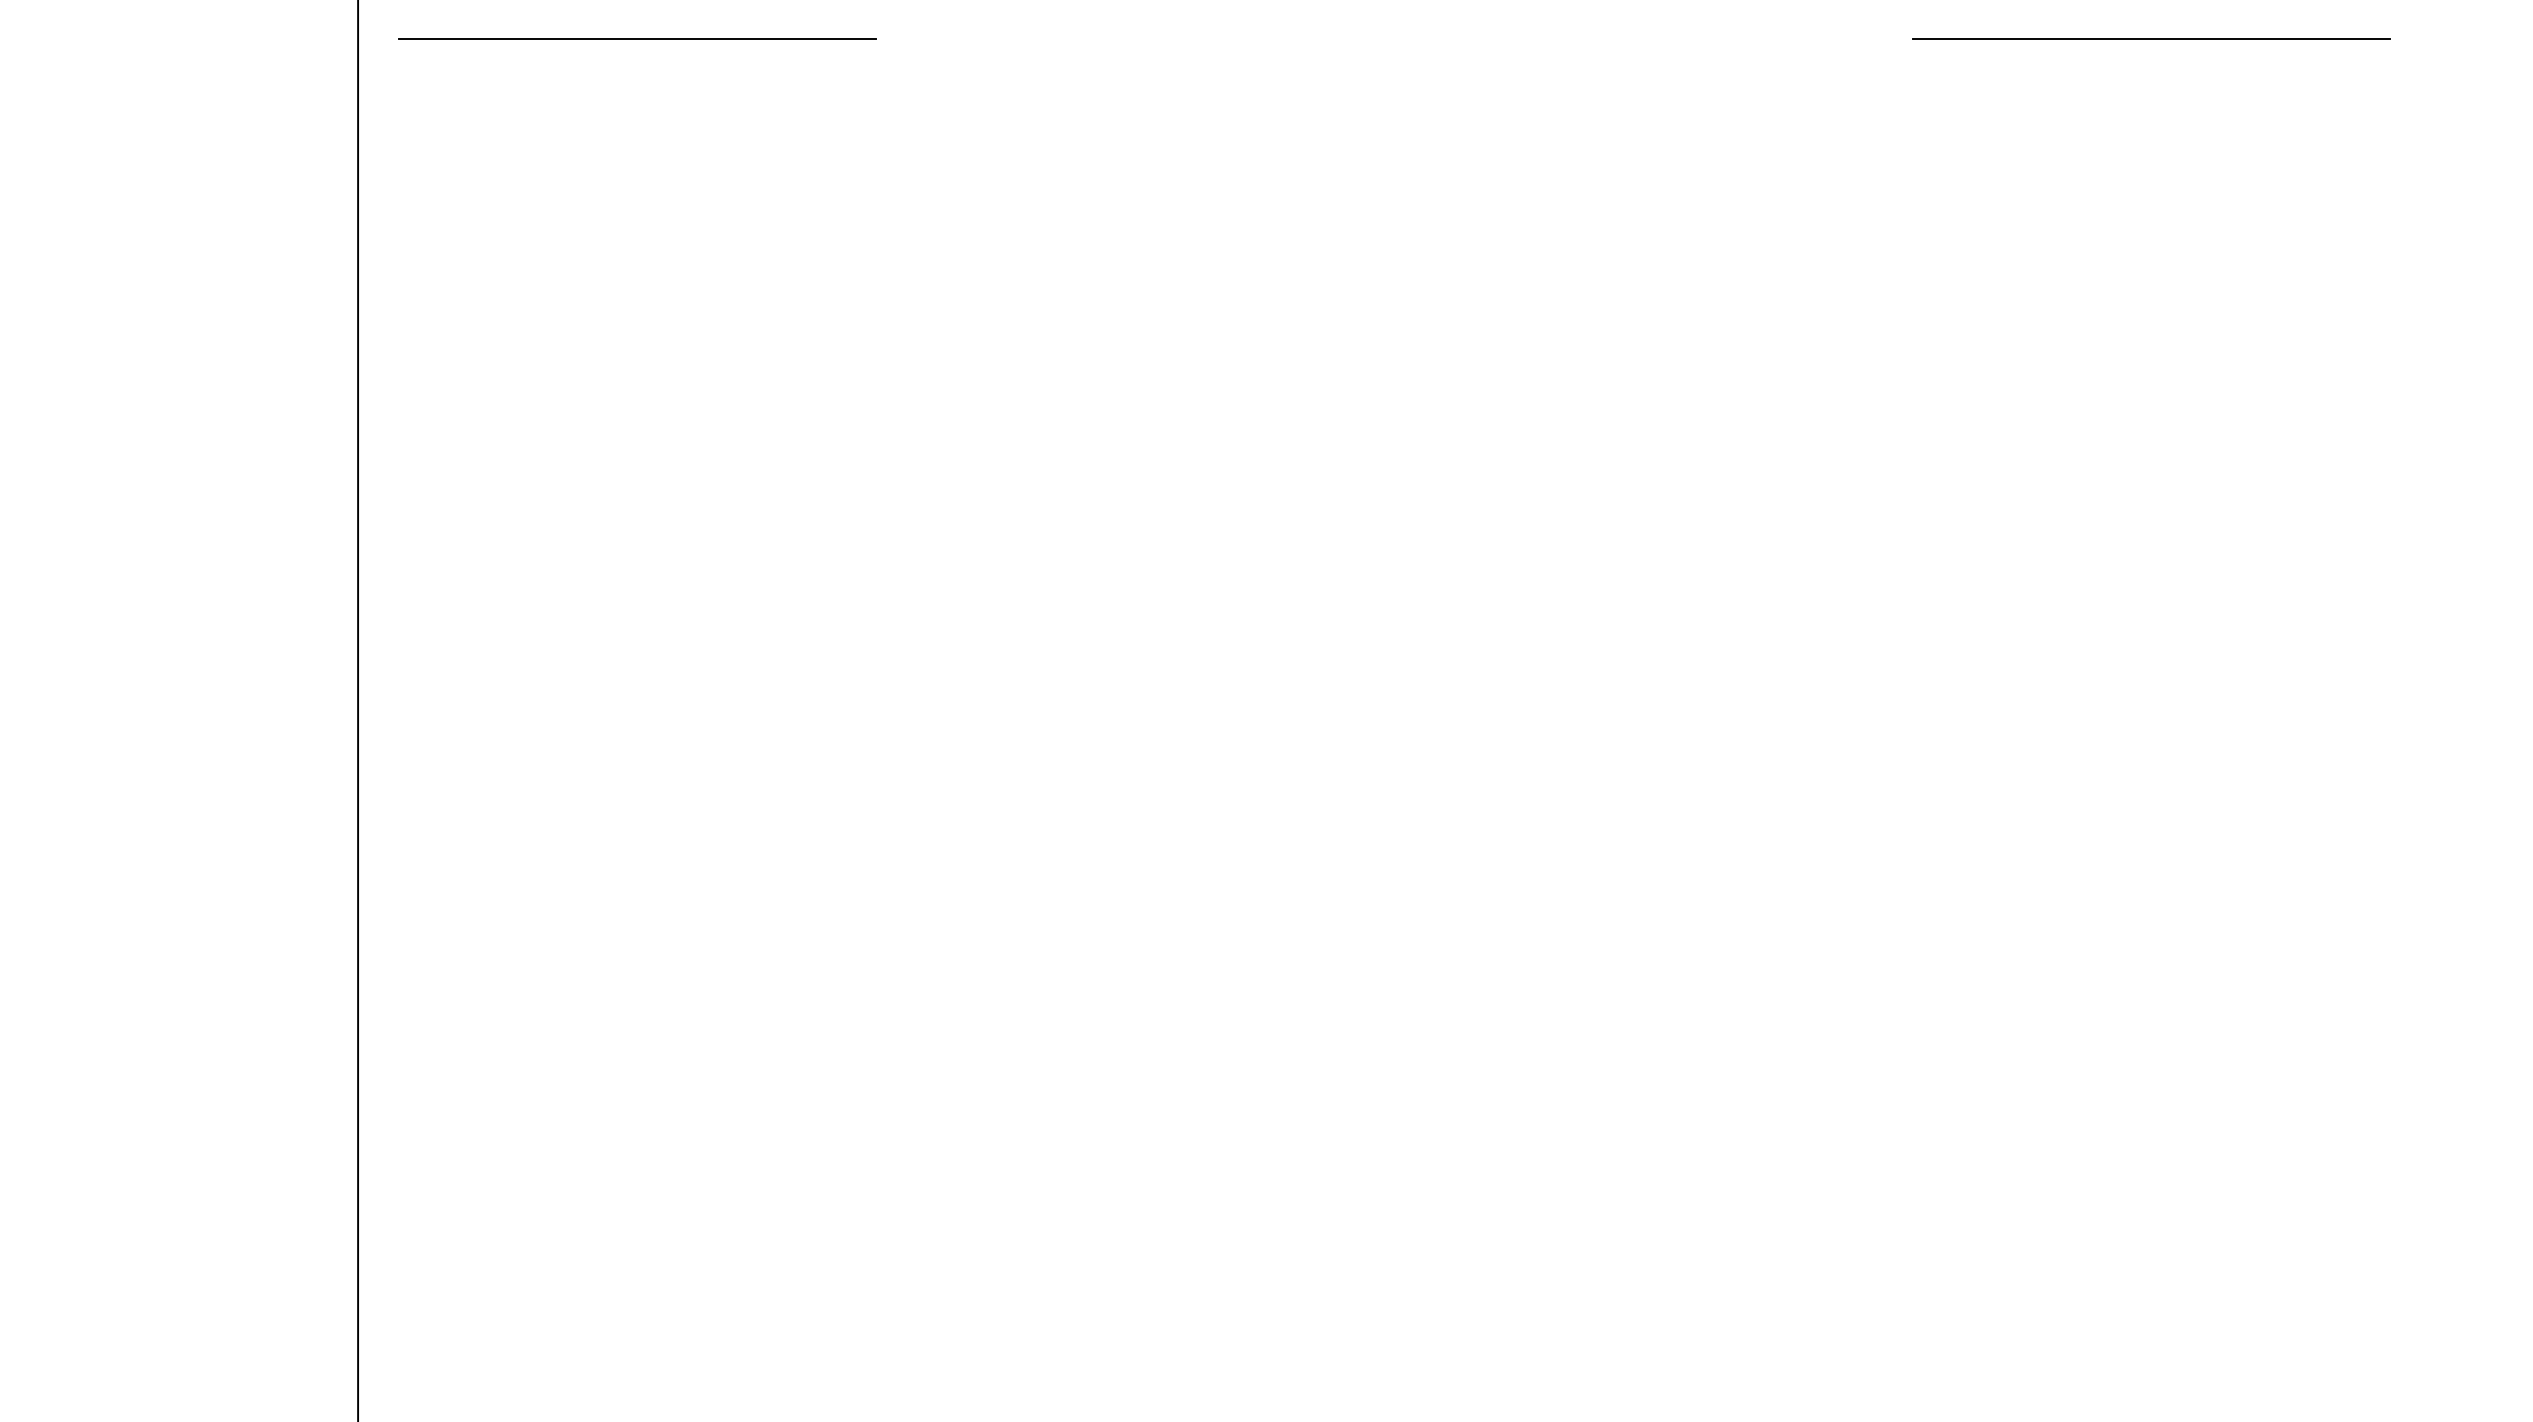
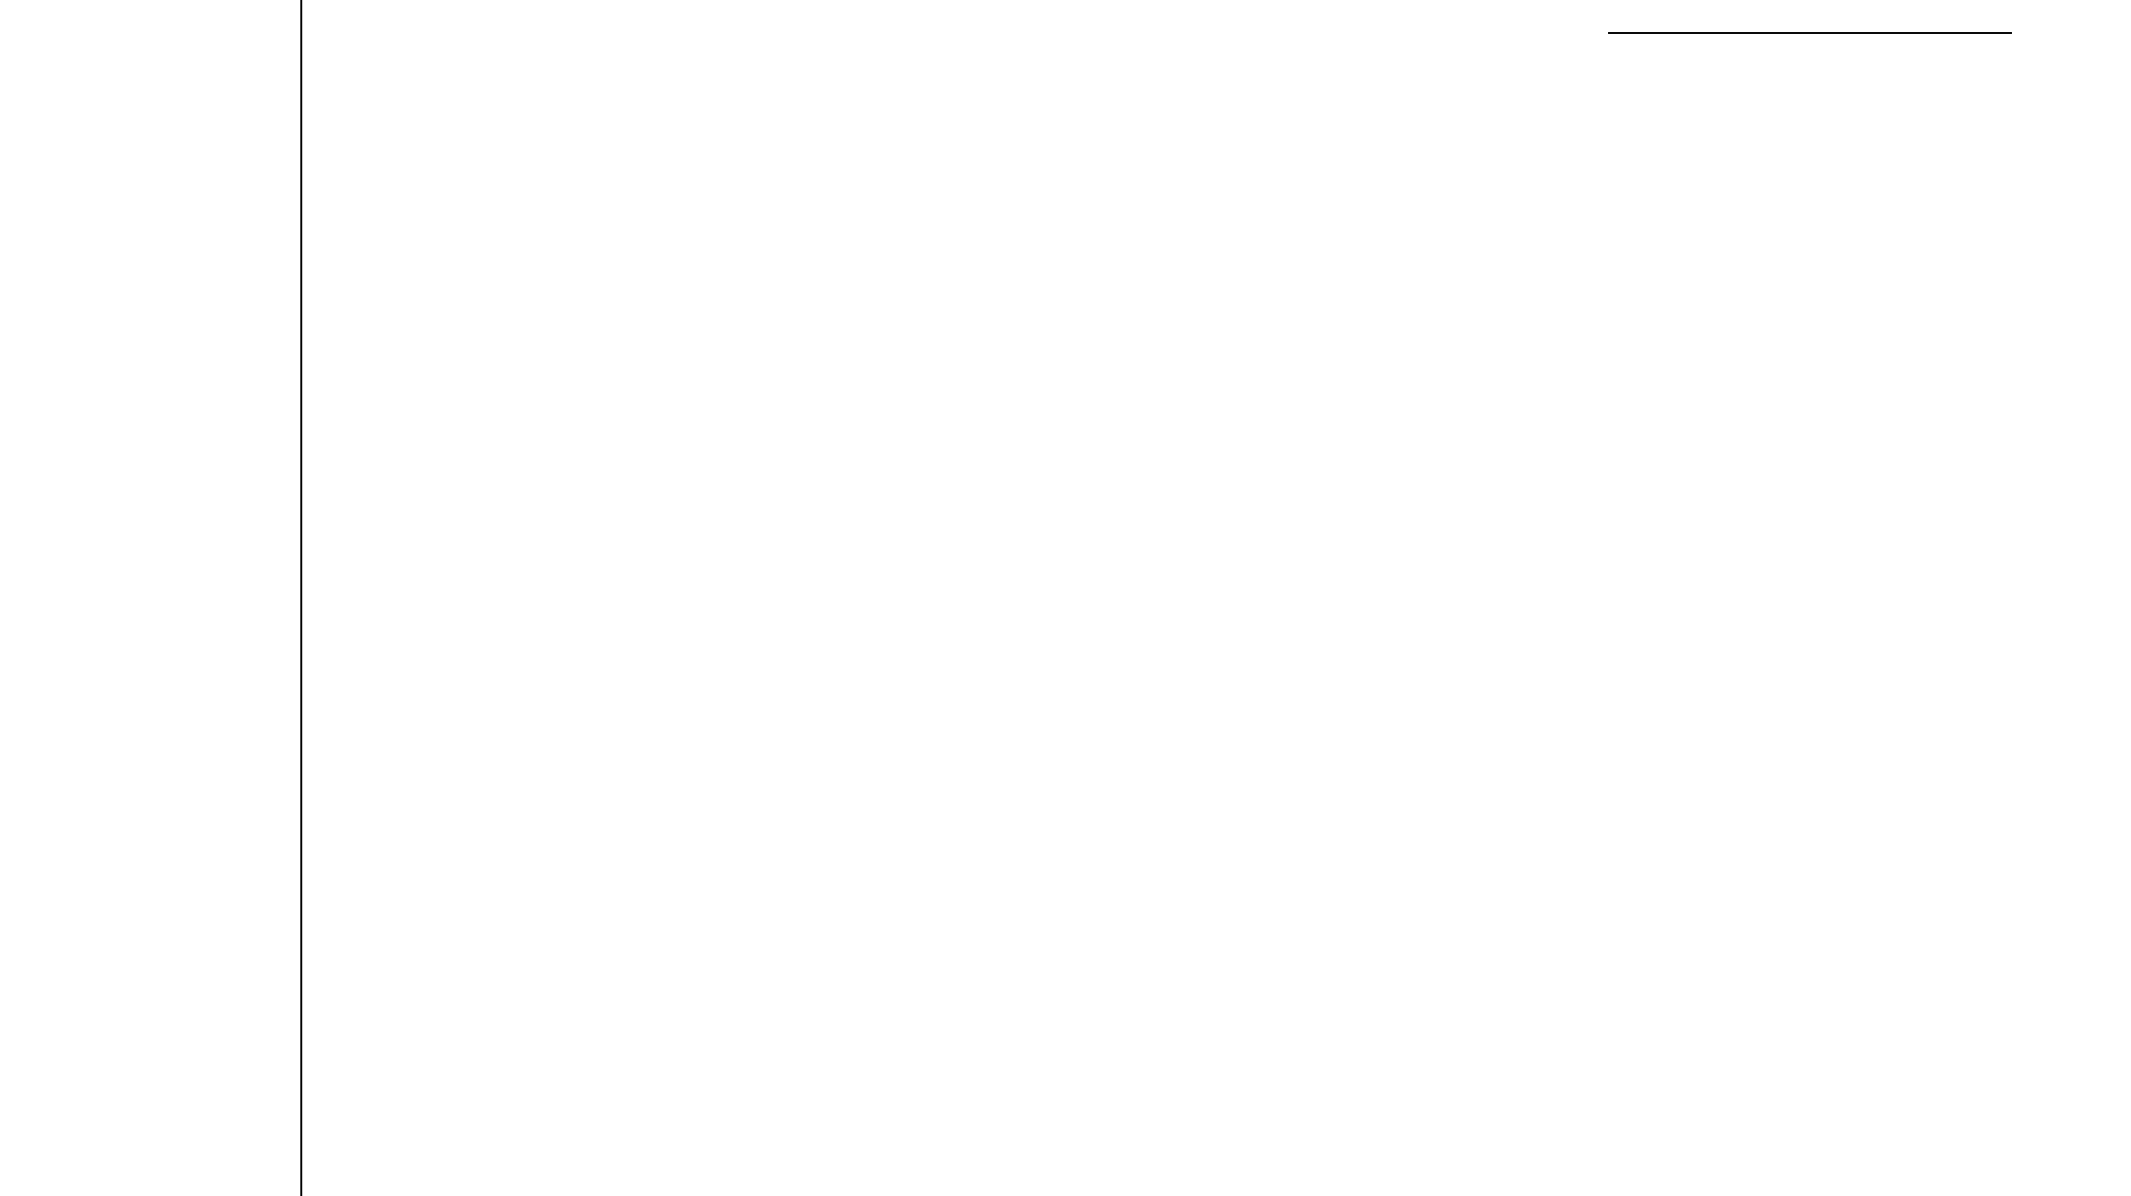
line: (637, 38) -> (536, 32), removed

